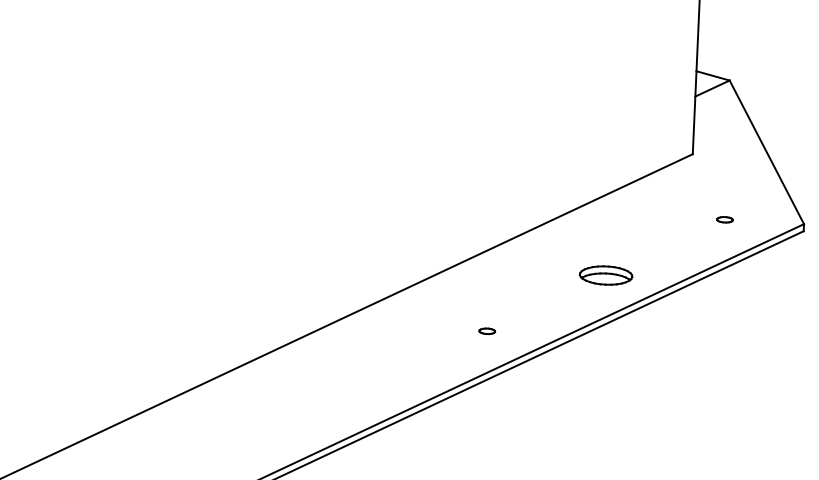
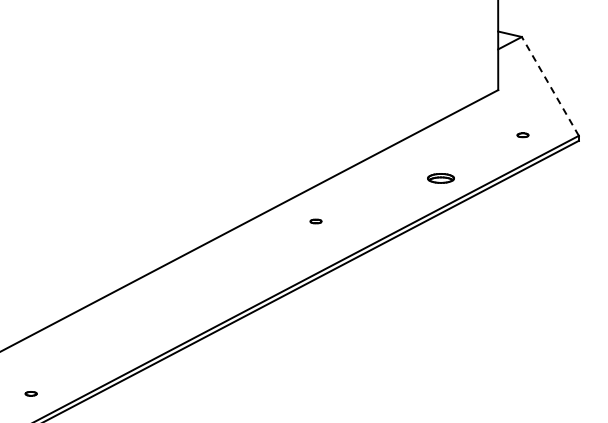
line: (767, 151) -> (550, 85), solid -> dashed
part: (605, 275) -> (440, 178), size x0.7
part: (486, 331) -> (315, 221), moved

